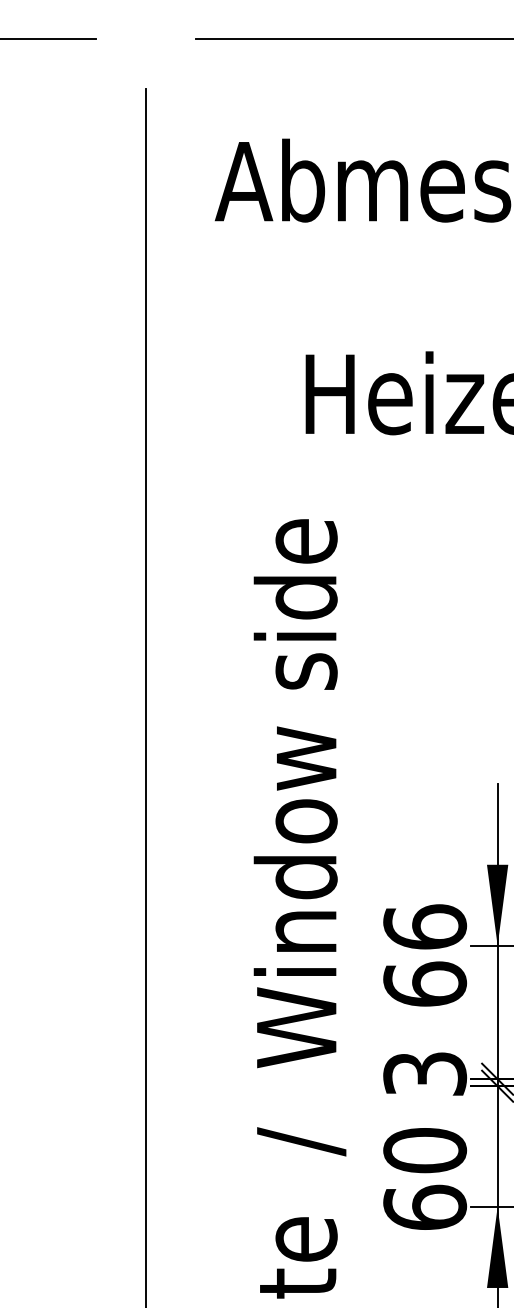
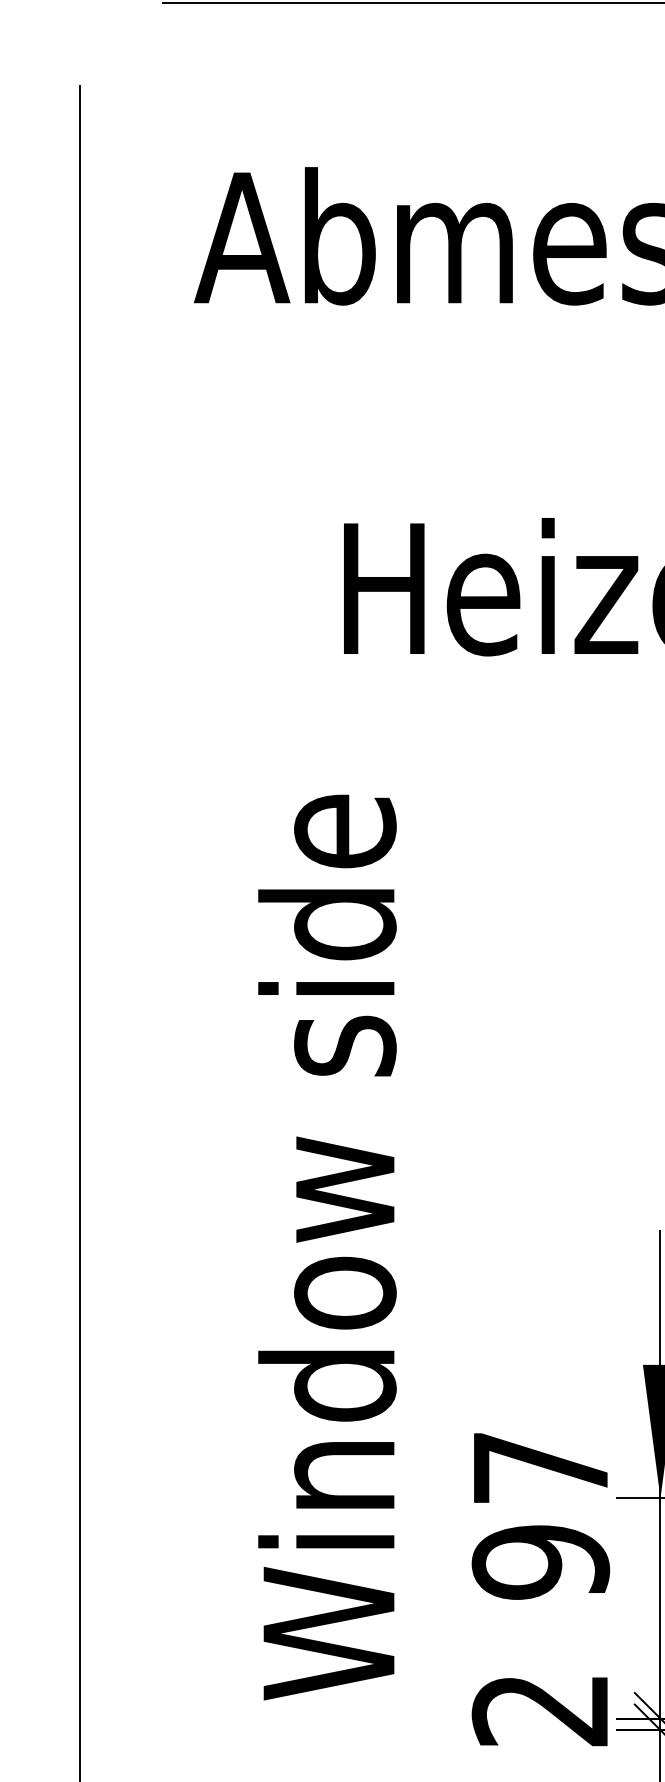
text: (425, 955) -> (541, 1514), 66 -> 97
text: (425, 1073) -> (541, 1709), 3 -> 2

